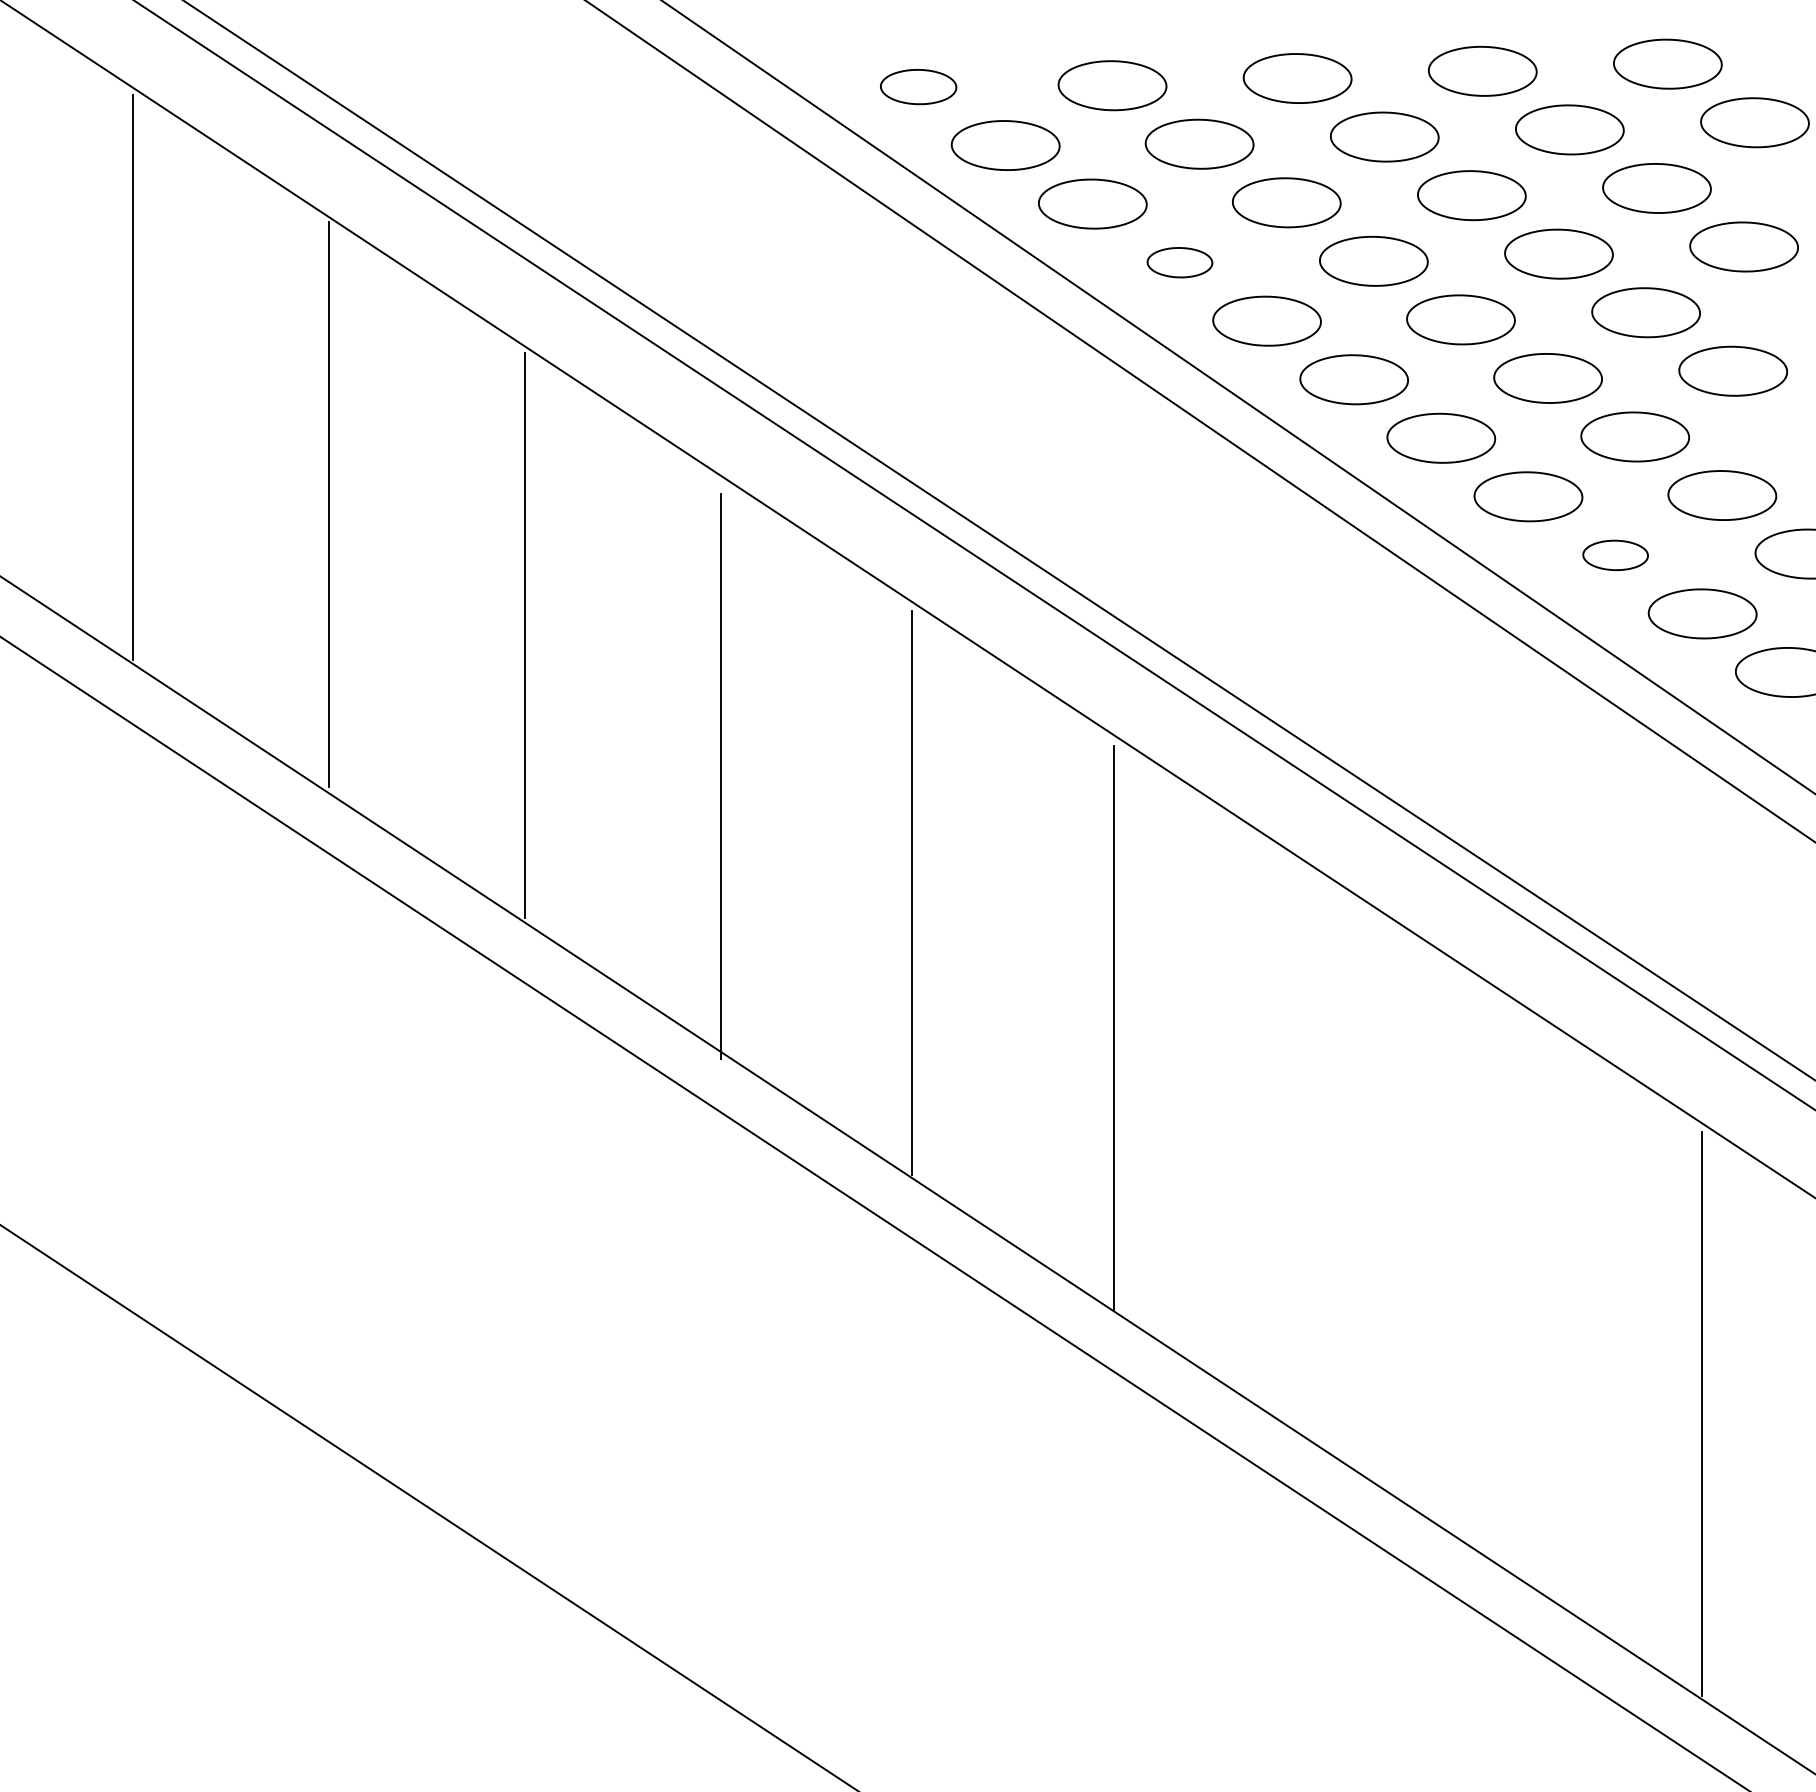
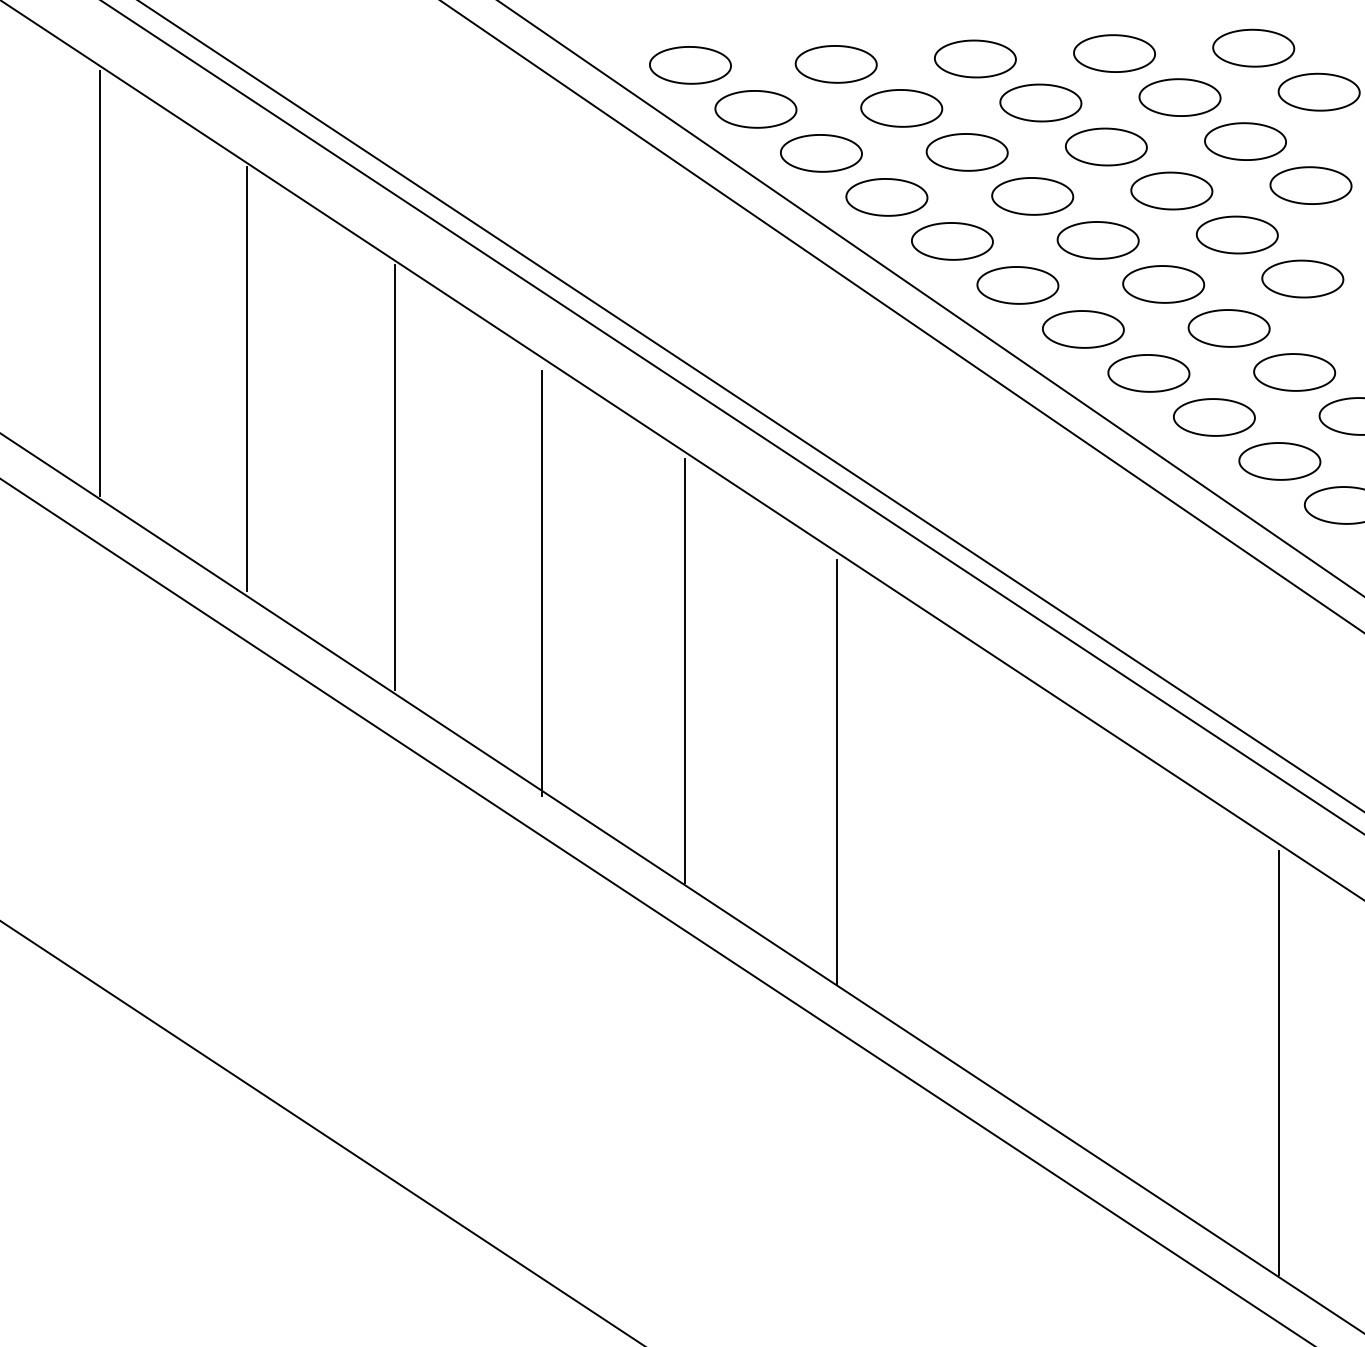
part: (918, 87) -> (690, 65), size x1.43
part: (1179, 262) -> (886, 197), size x1.67
part: (1615, 555) -> (1214, 417), size x1.67

